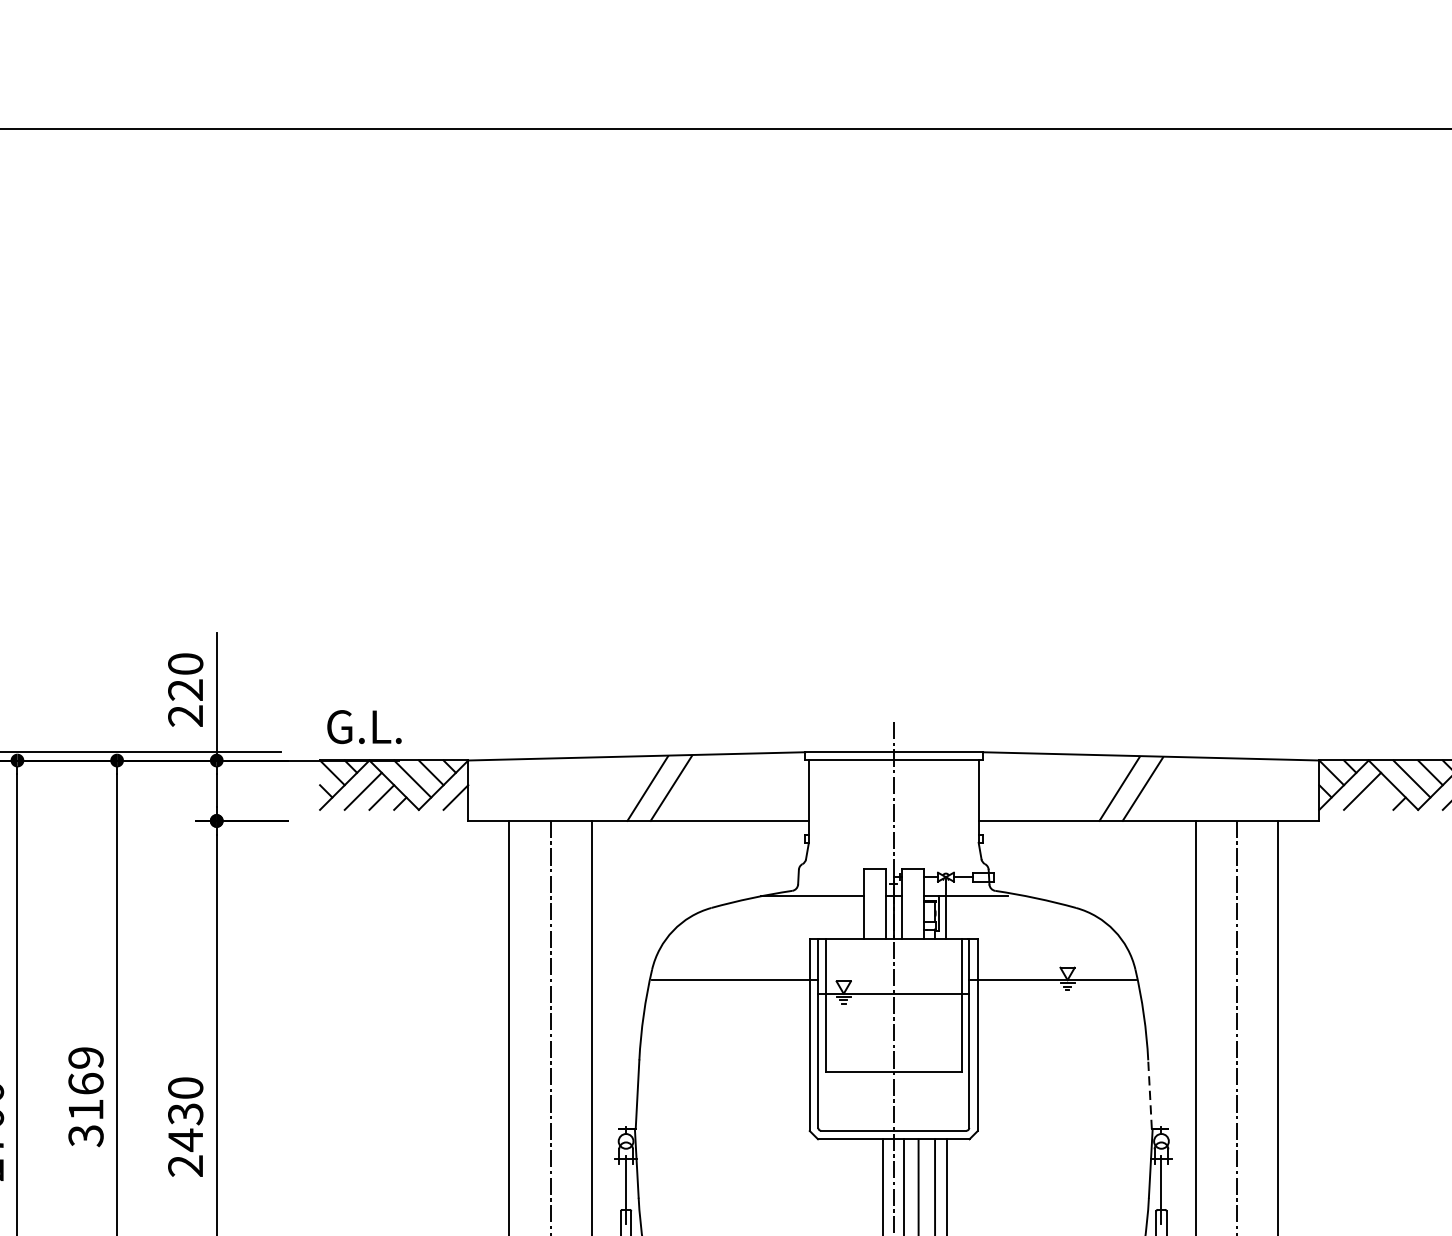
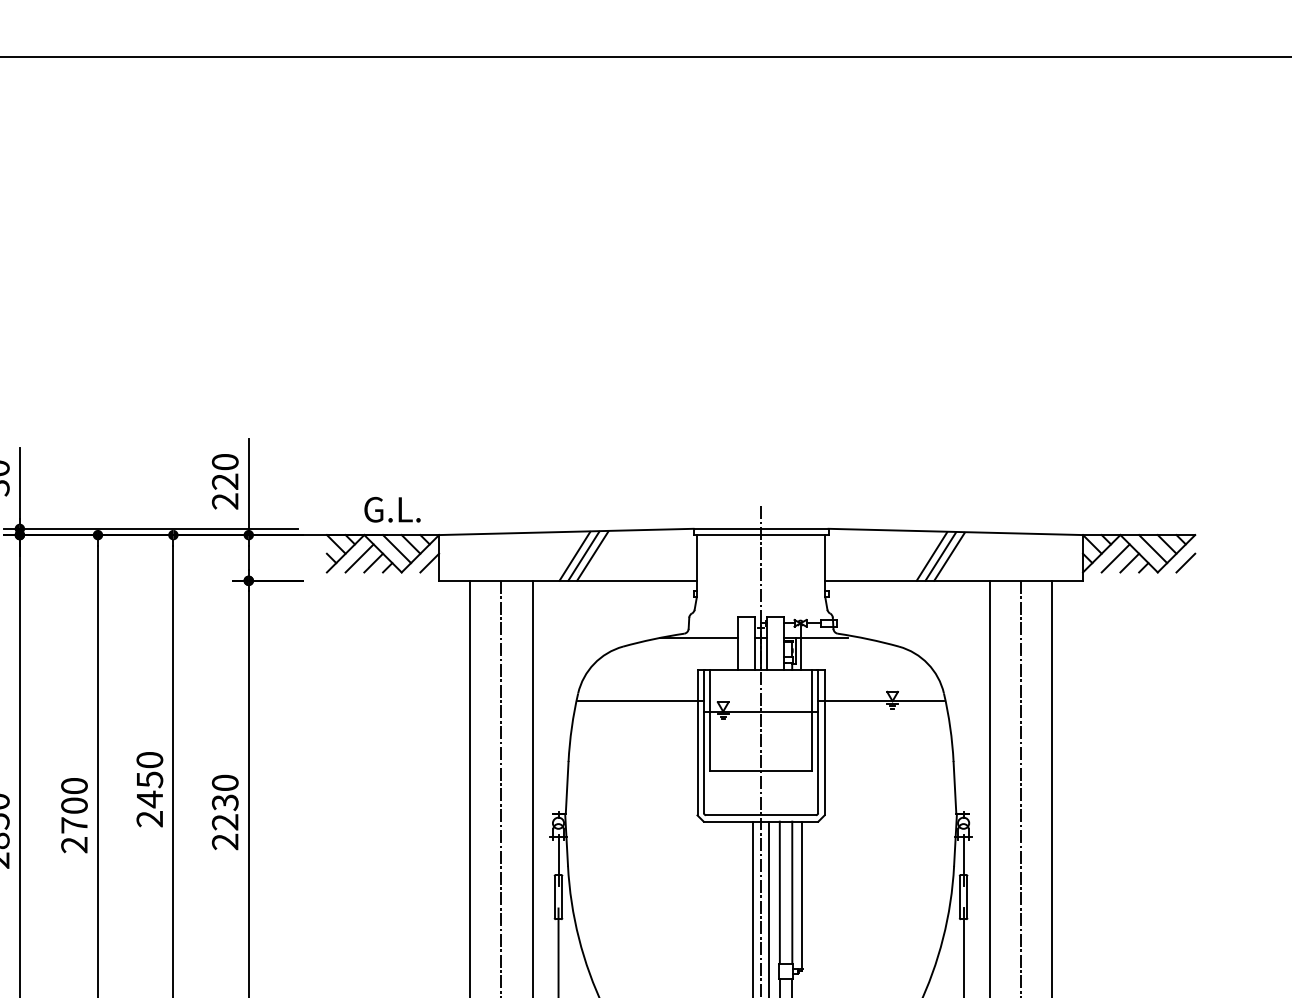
text: (364, 726) -> (392, 509), moved
line: (659, 787) -> (583, 555), added
line: (1130, 788) -> (940, 556), added
line: (1380, 796) -> (1129, 562), added
line: (1149, 1094) -> (954, 787), dashed -> solid
text: (85, 1096) -> (149, 789), 3169 -> 2450
text: (184, 1140) -> (224, 822), 2430 -> 2230

